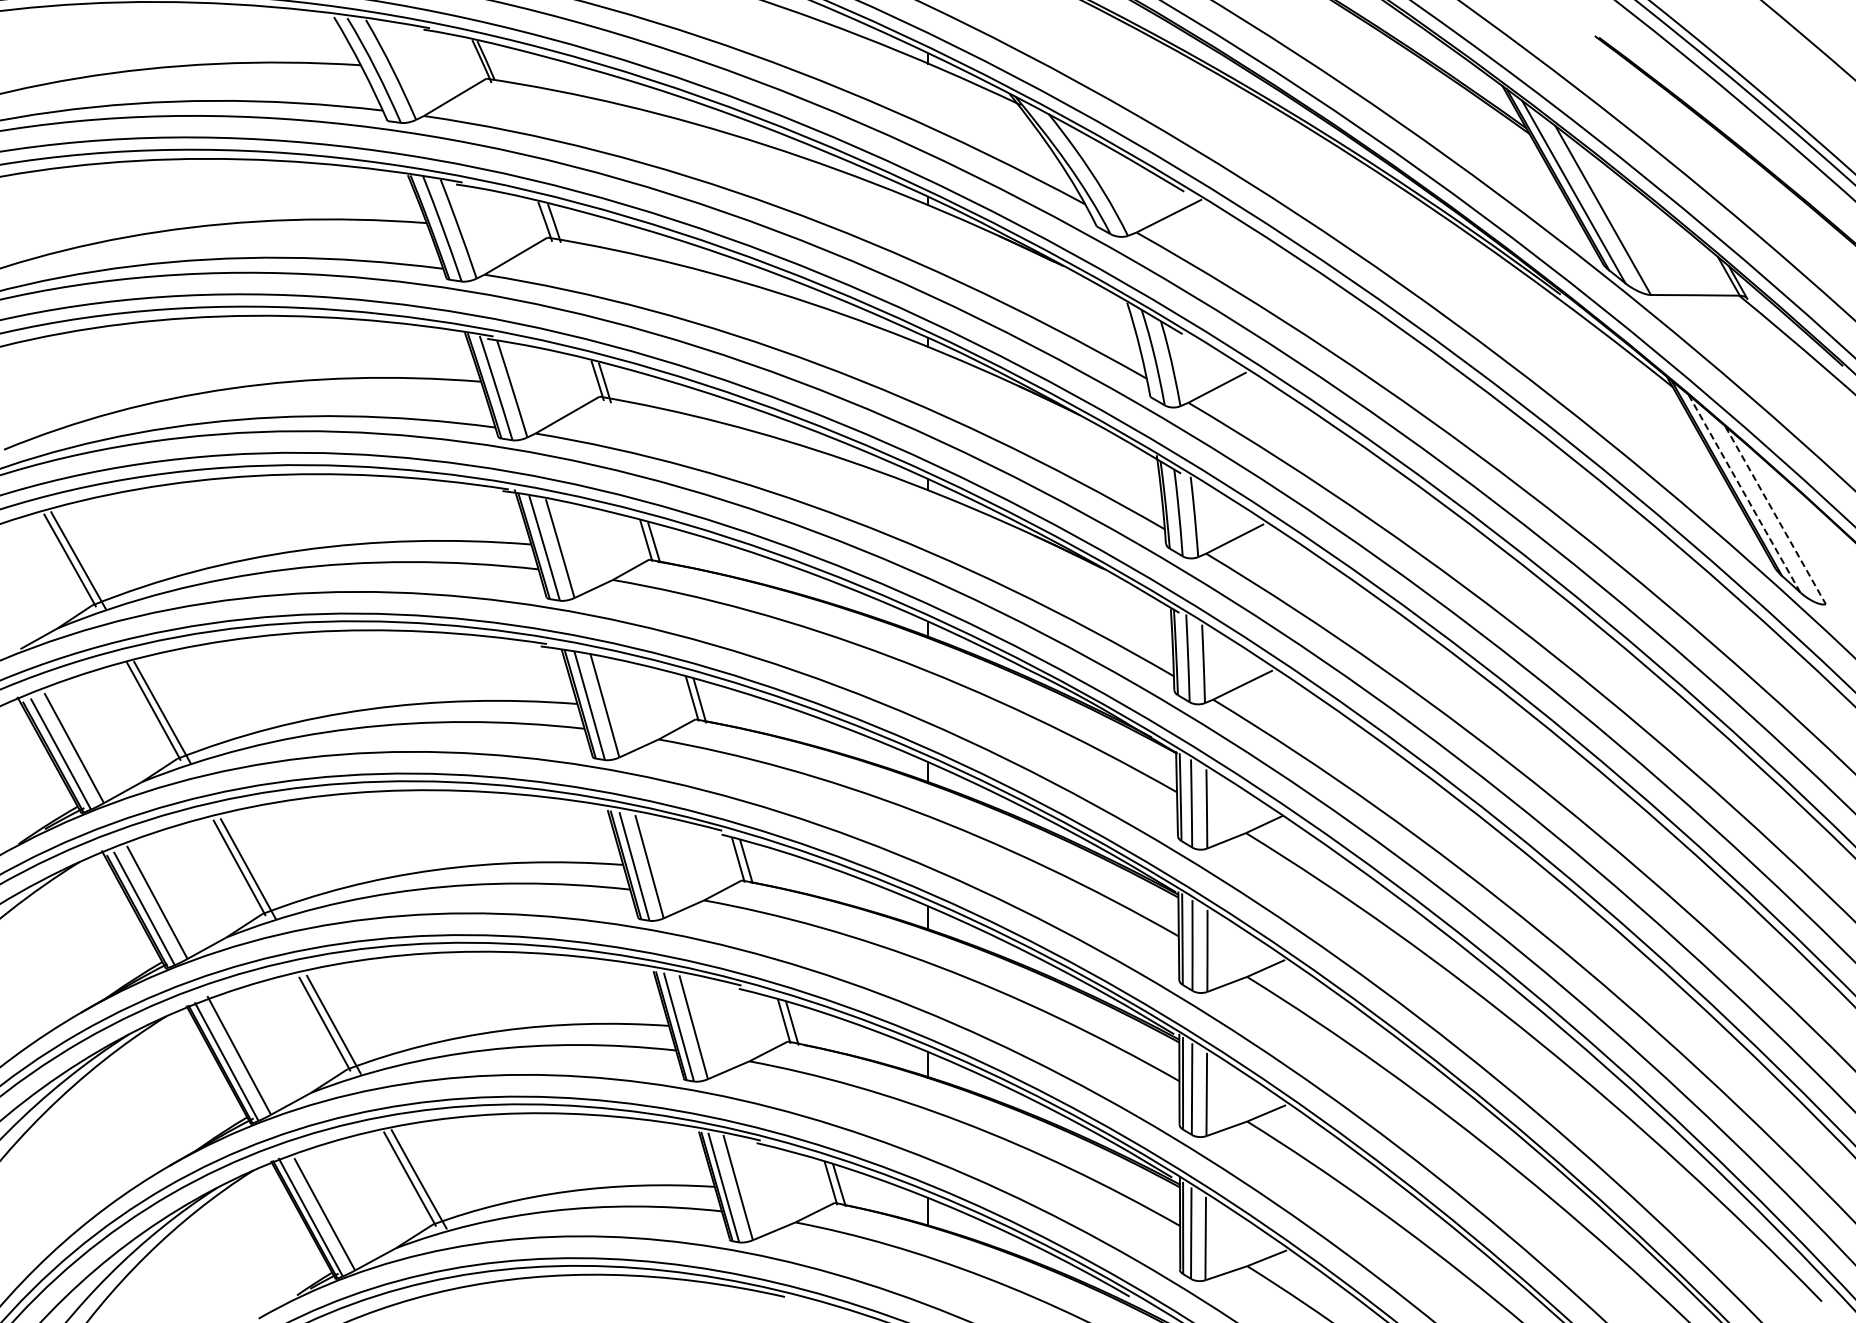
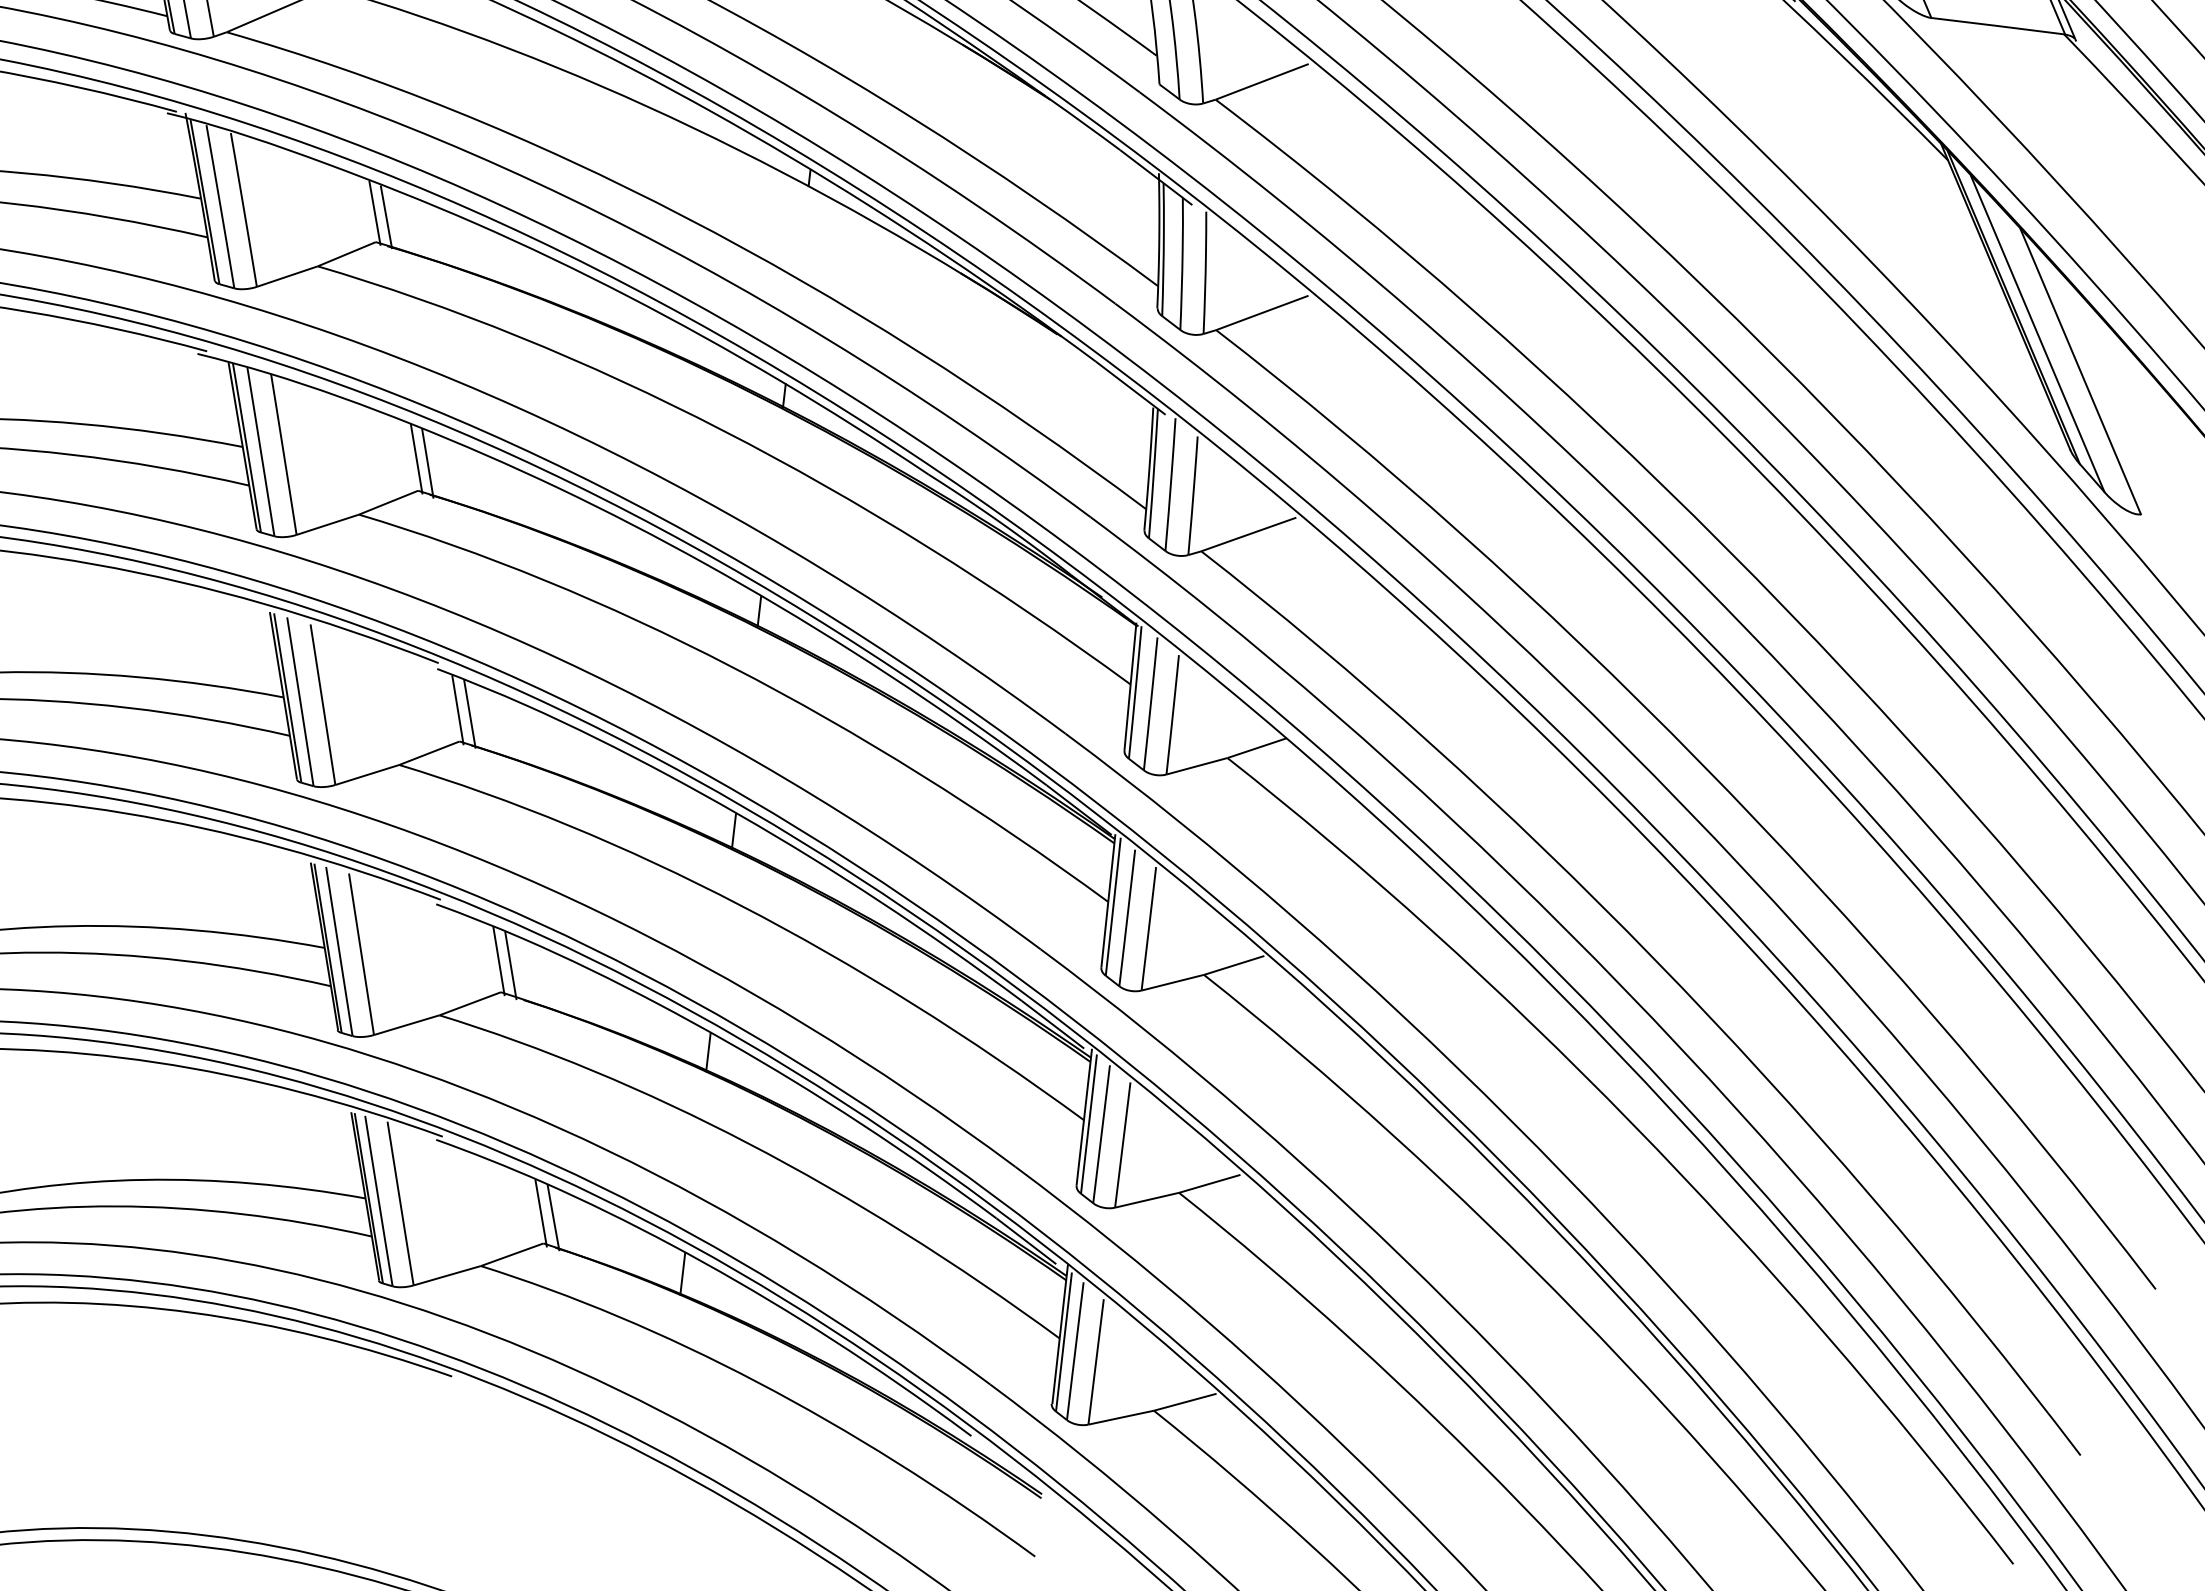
line: (1744, 493) -> (2037, 333), dashed -> solid
line: (1775, 515) -> (2080, 371), dashed -> solid

